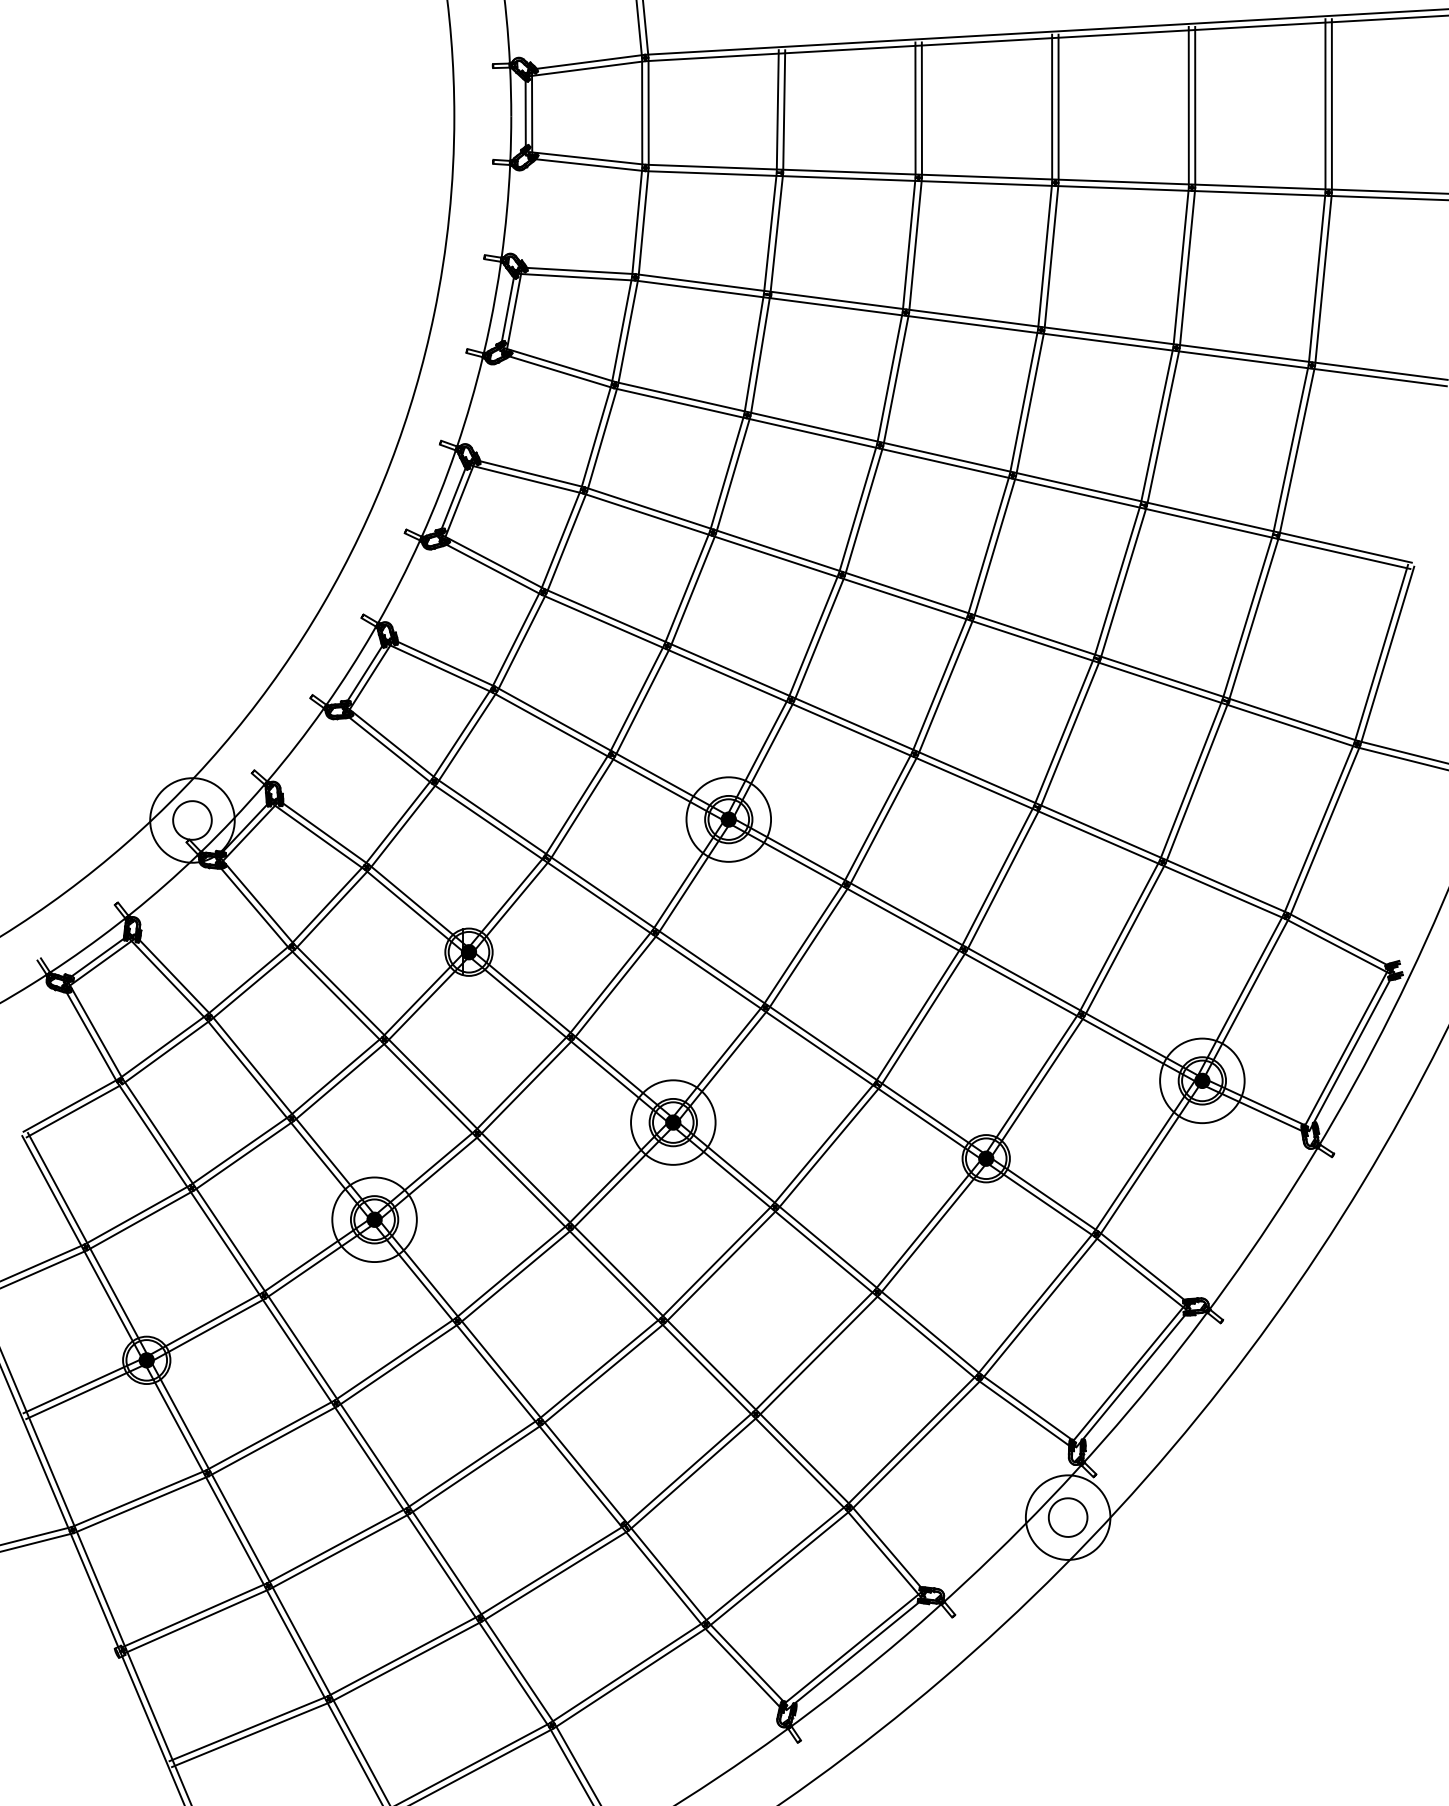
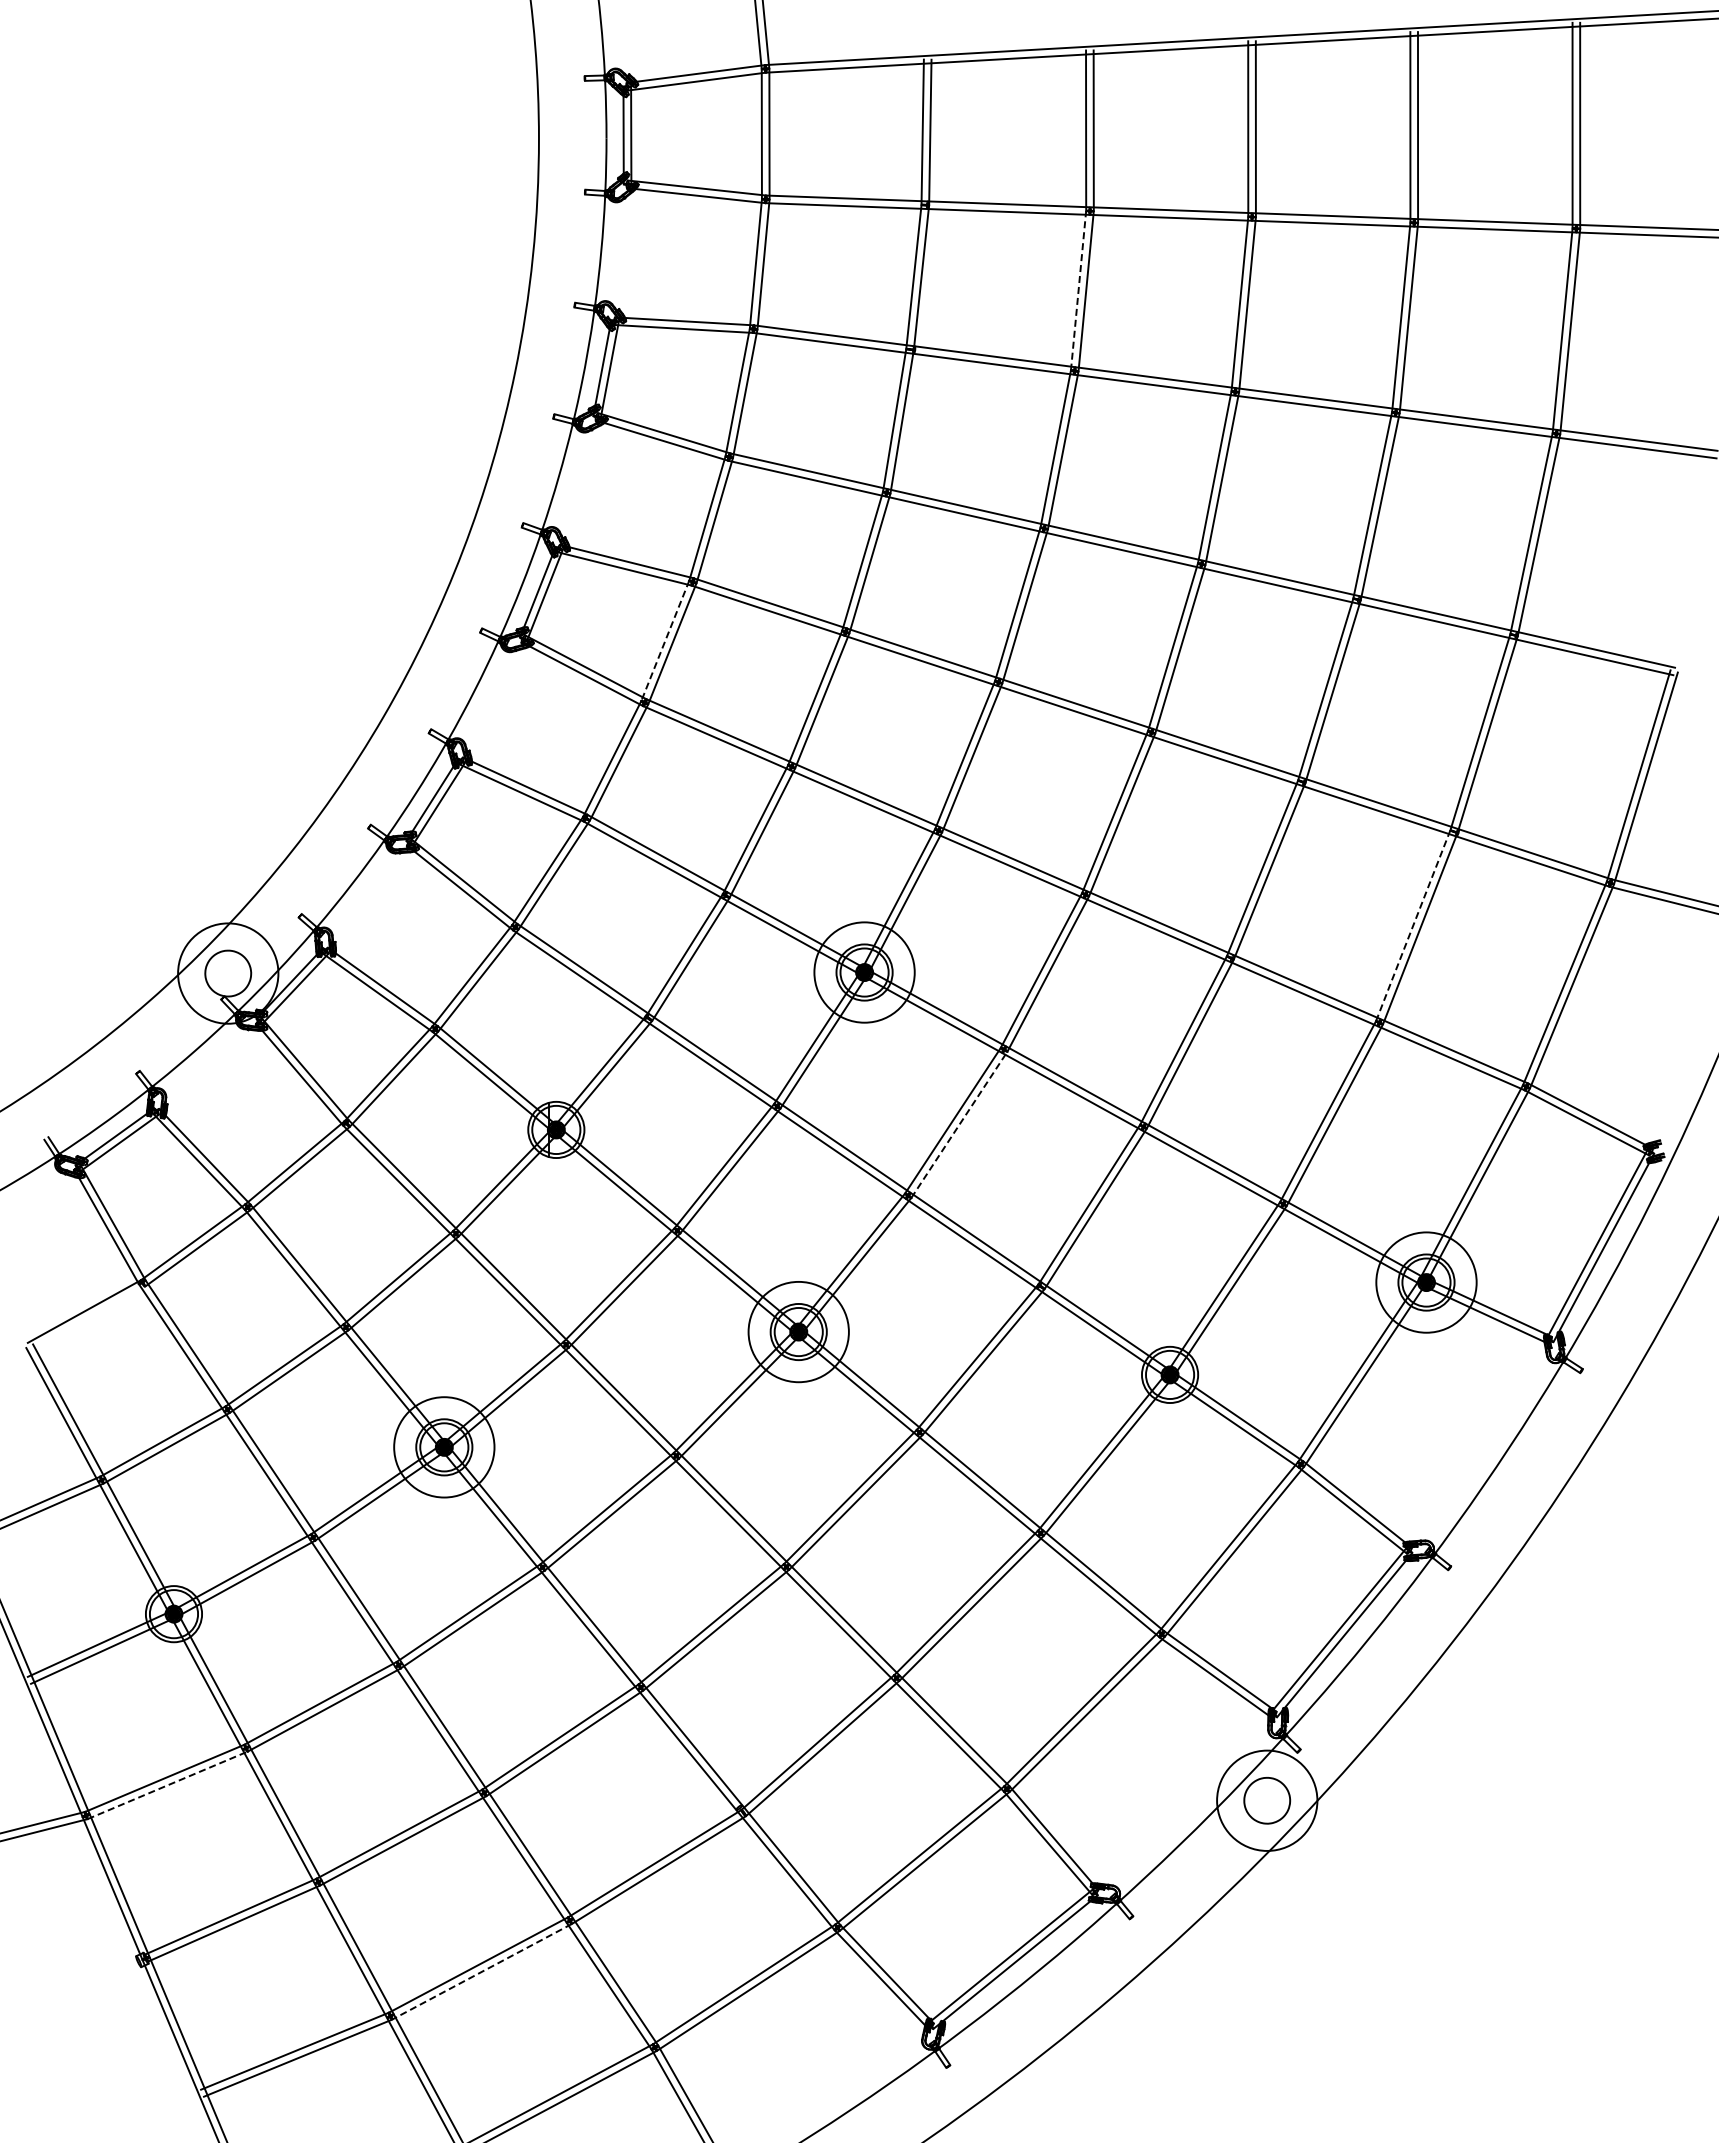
line: (909, 244) -> (1078, 290), solid -> dashed
line: (560, 539) -> (665, 640), solid -> dashed
line: (1191, 779) -> (1413, 925), solid -> dashed
line: (808, 947) -> (959, 1124), solid -> dashed
line: (73, 1111) -> (86, 1318), removed
line: (141, 1504) -> (167, 1785), solid -> dashed
line: (405, 1661) -> (481, 1971), solid -> dashed

